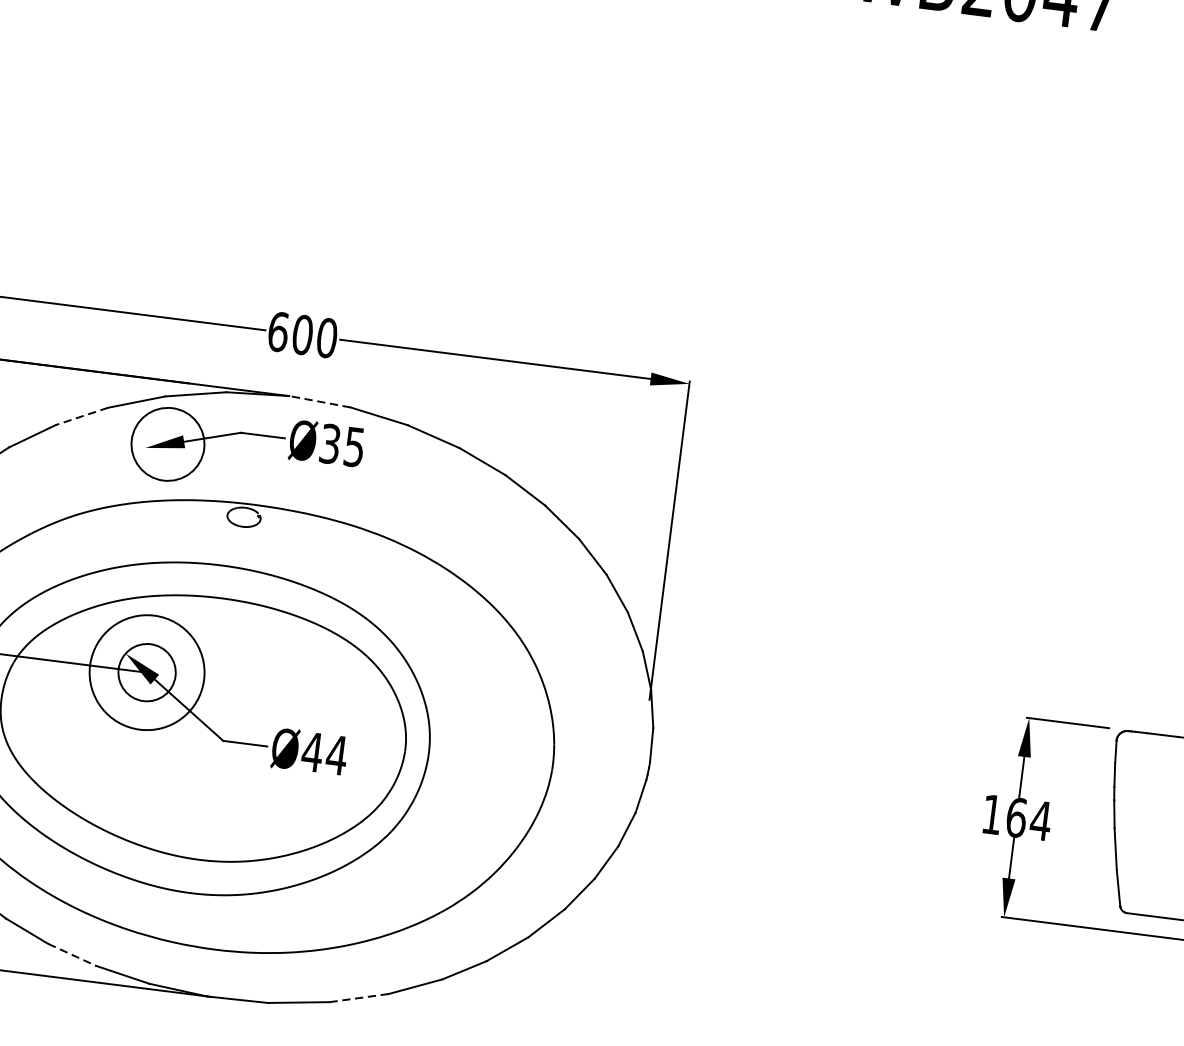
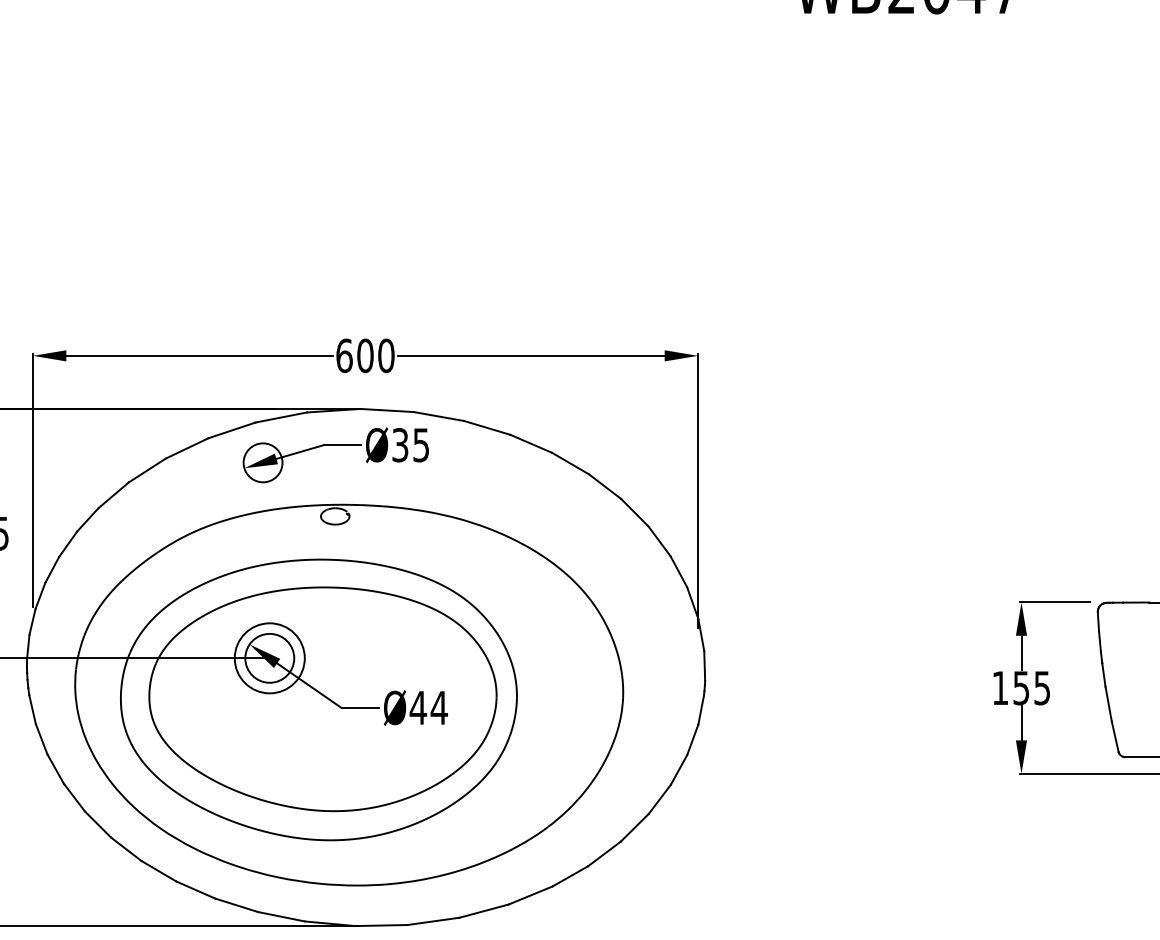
line: (320, 401) -> (387, 410), dashed -> solid
line: (82, 416) -> (187, 448), dashed -> solid
circle: (167, 443) -> (262, 462), size x0.62
circle: (146, 672) -> (269, 658), size x0.71
text: (1028, 819) -> (1031, 688), 164 -> 155
line: (73, 955) -> (237, 905), dashed -> solid
line: (359, 998) -> (484, 911), dashed -> solid

